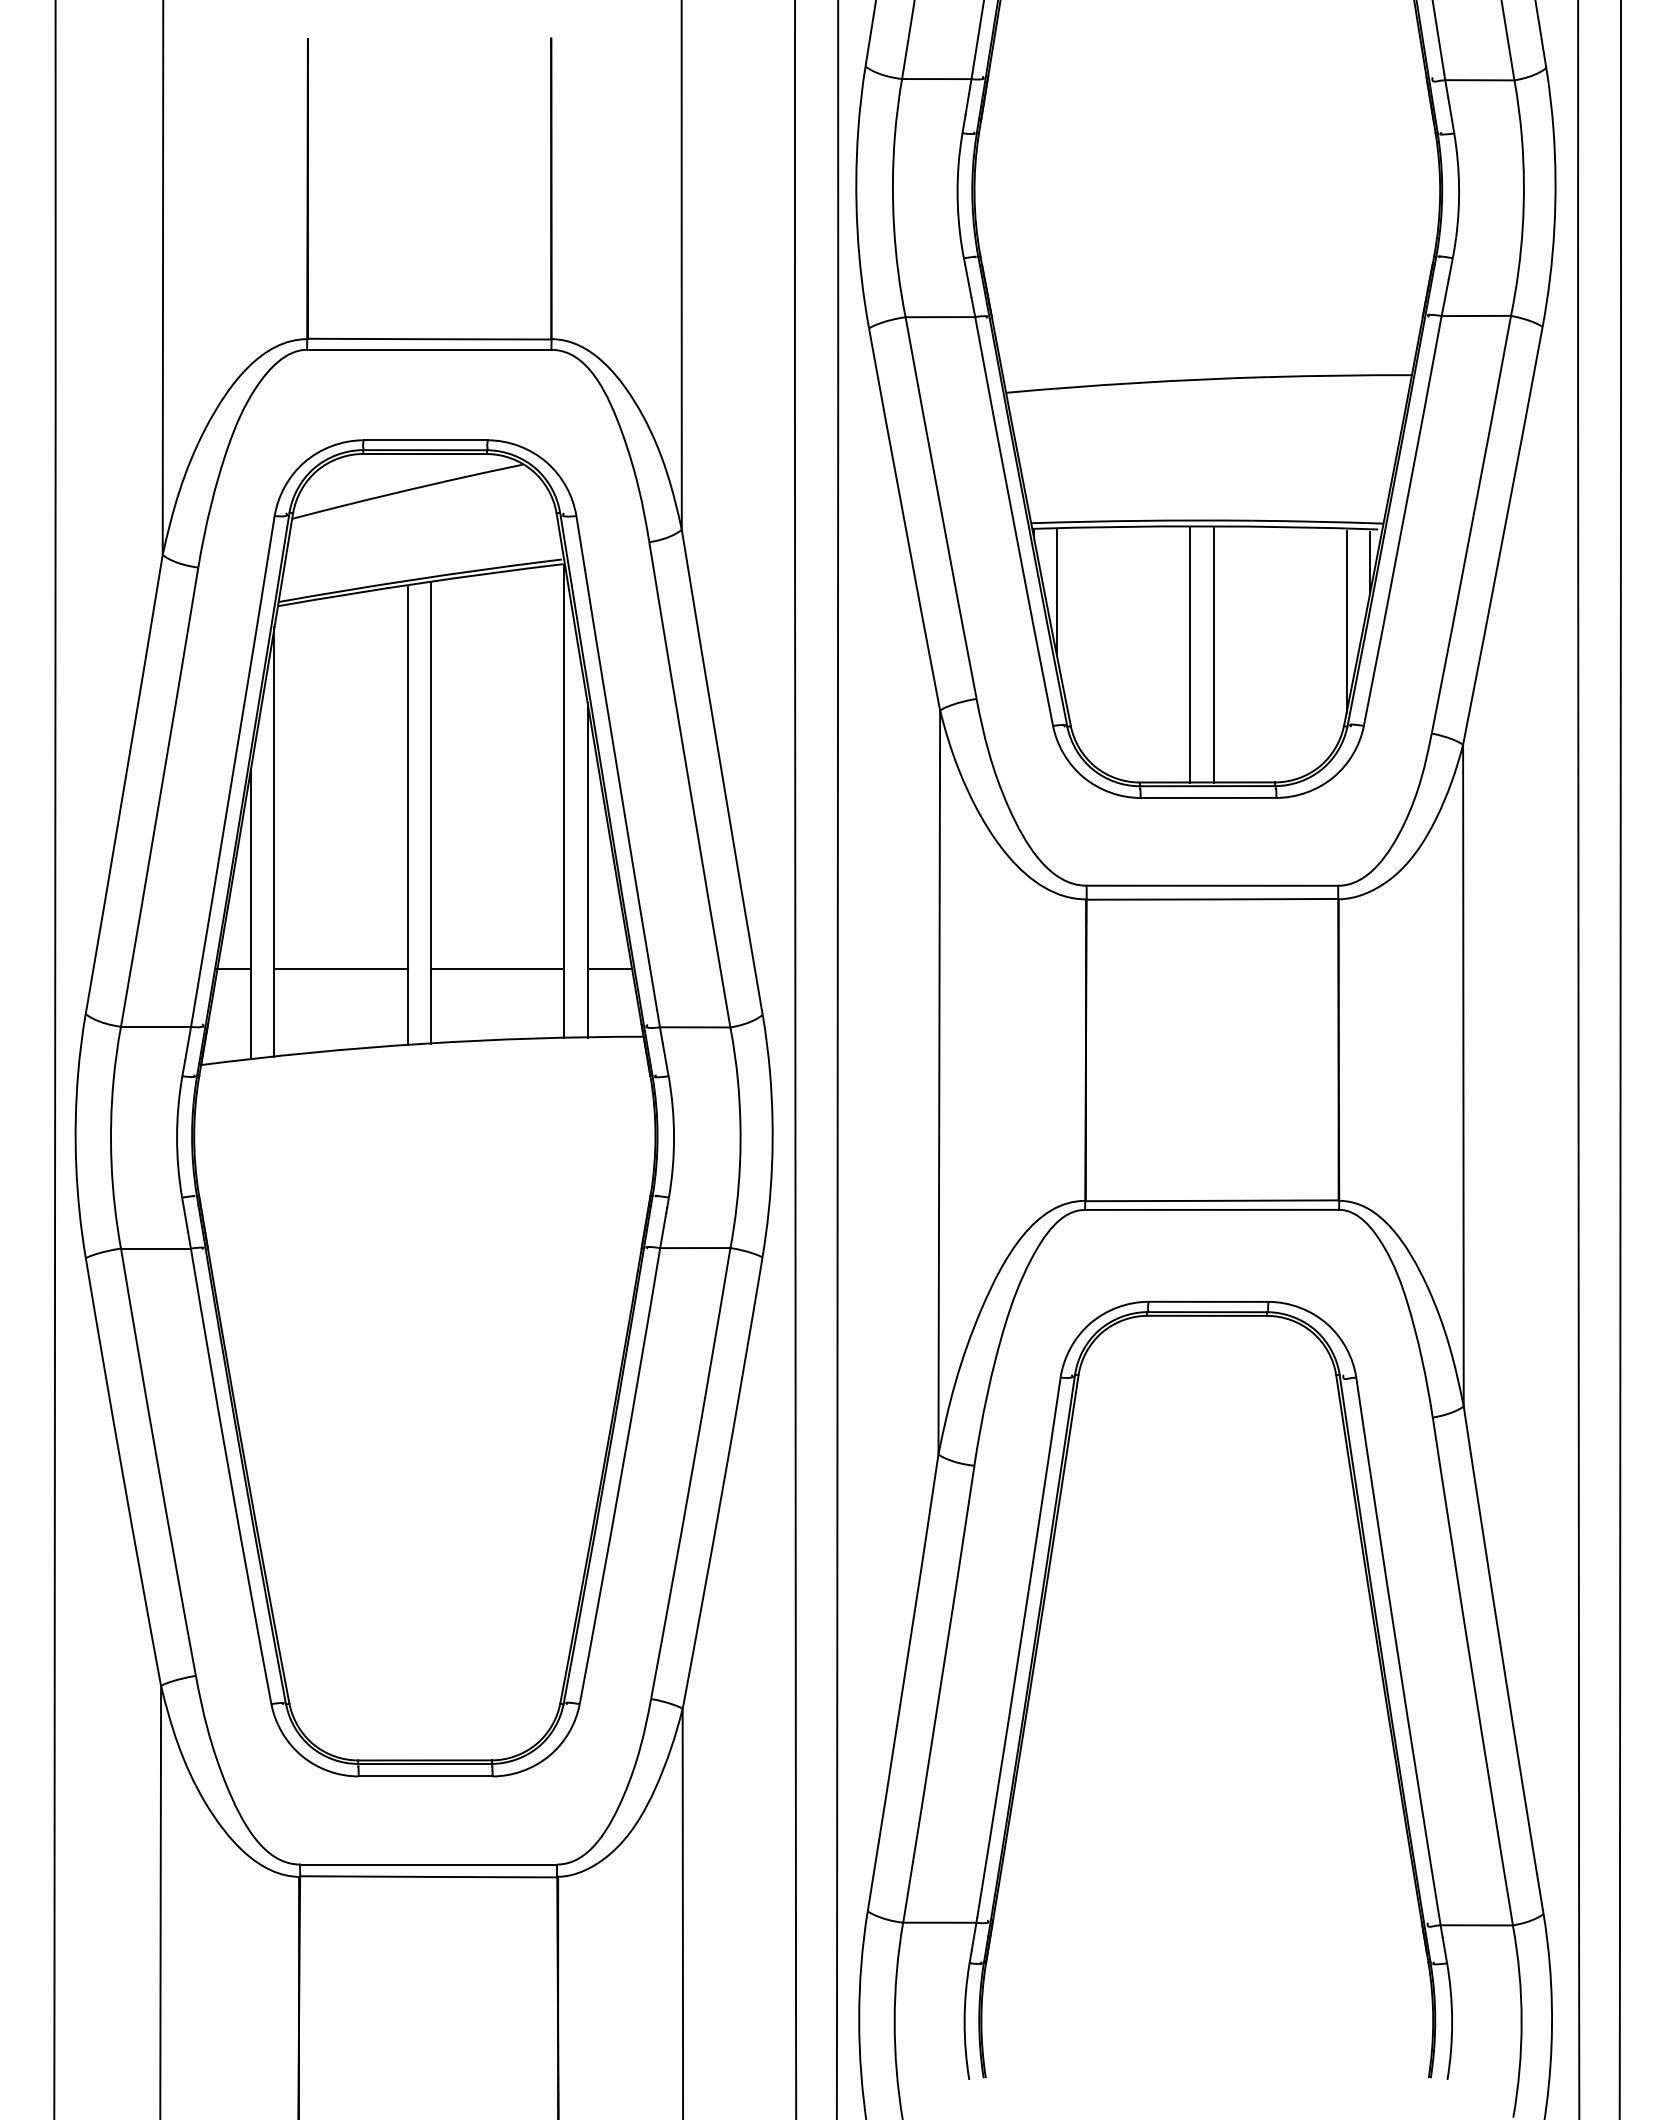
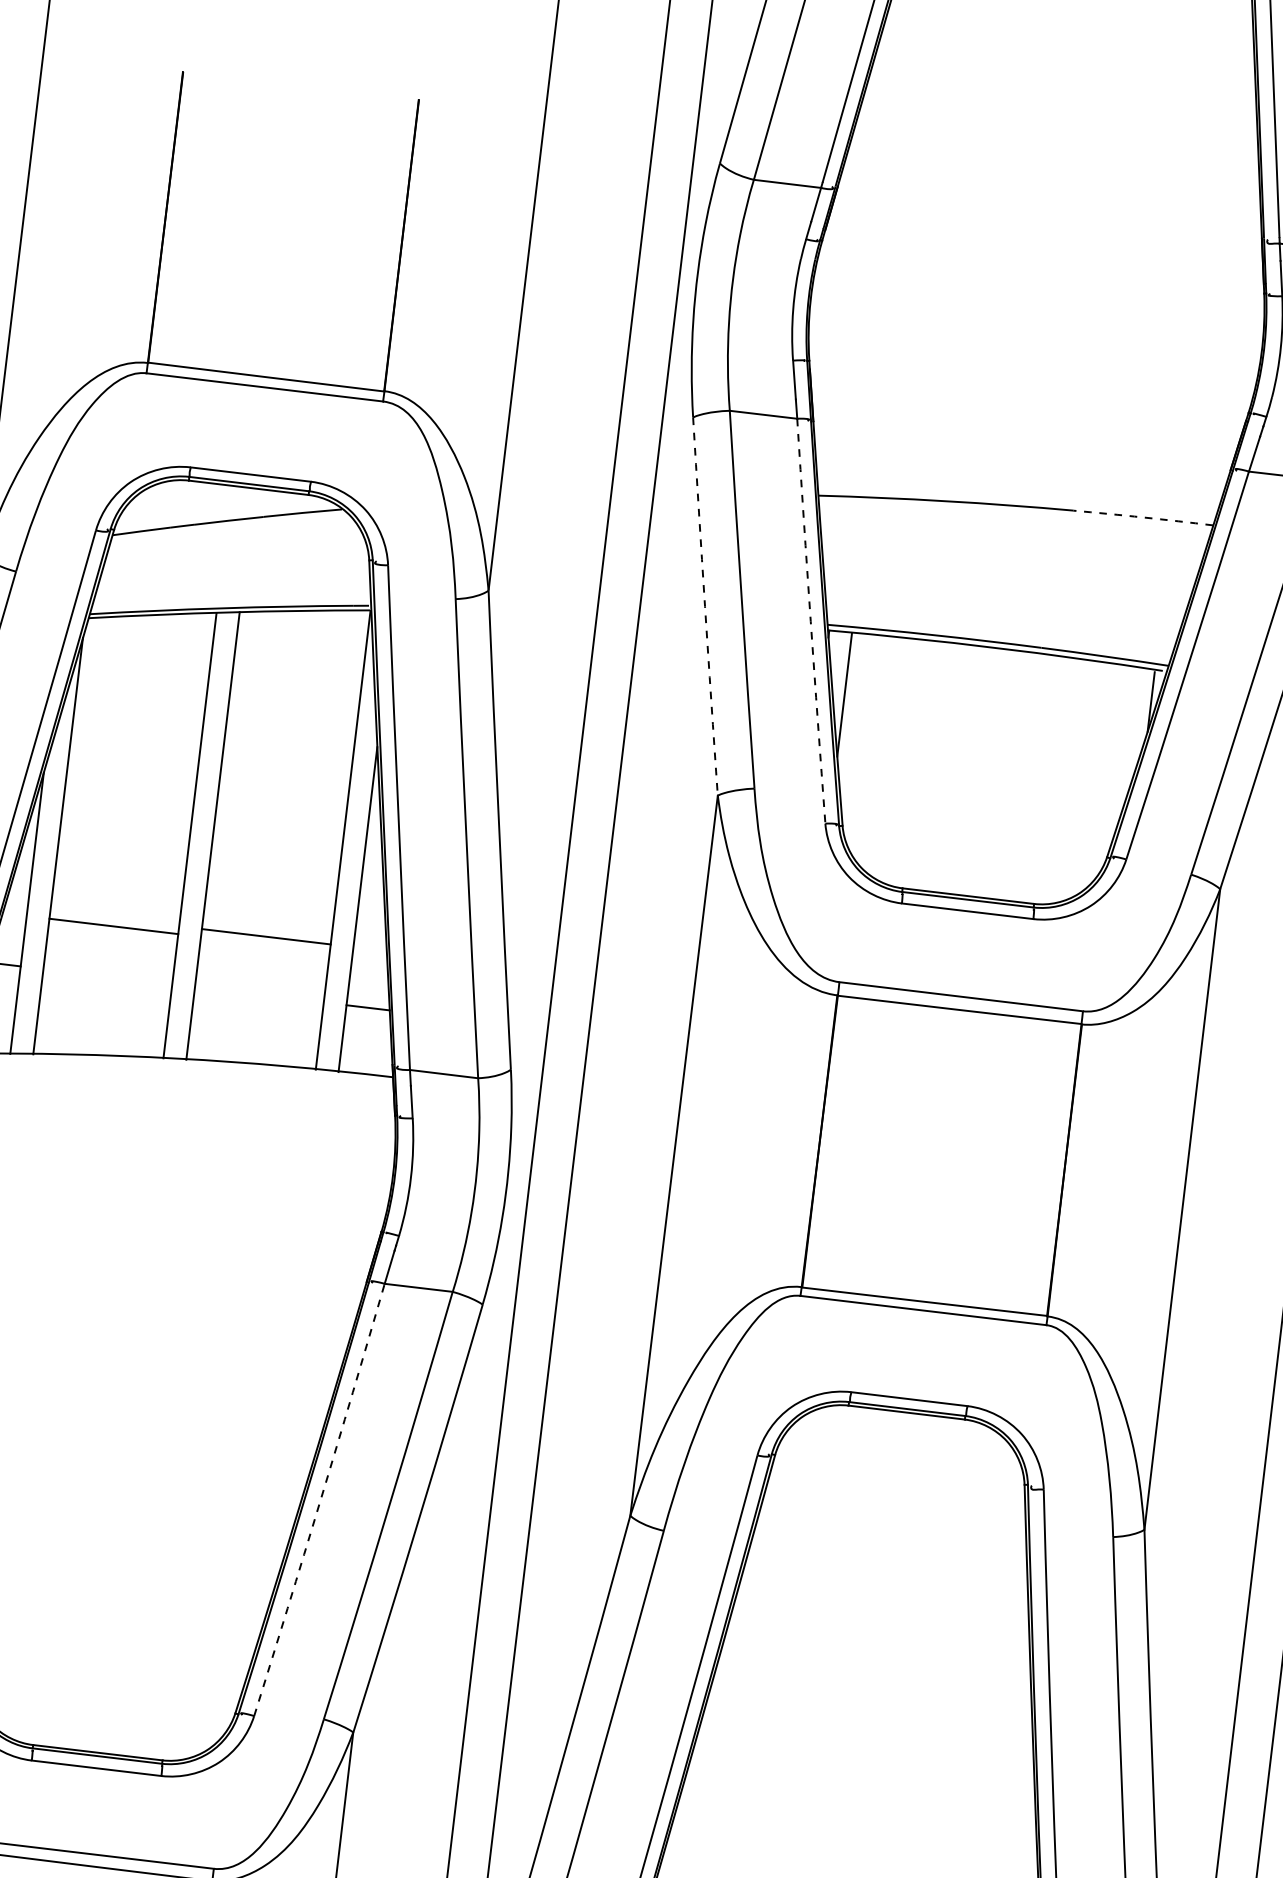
arc: (1339, 375) -> (1143, 517), solid -> dashed
arc: (904, 519) -> (705, 606), solid -> dashed
arc: (1013, 521) -> (810, 621), solid -> dashed
line: (1346, 621) -> (1121, 756), removed
line: (1190, 654) -> (966, 770), removed
line: (1213, 654) -> (988, 772), removed
line: (340, 969) -> (113, 926), moved
line: (497, 969) -> (266, 937), moved
arc: (621, 1476) -> (320, 1500), solid -> dashed

